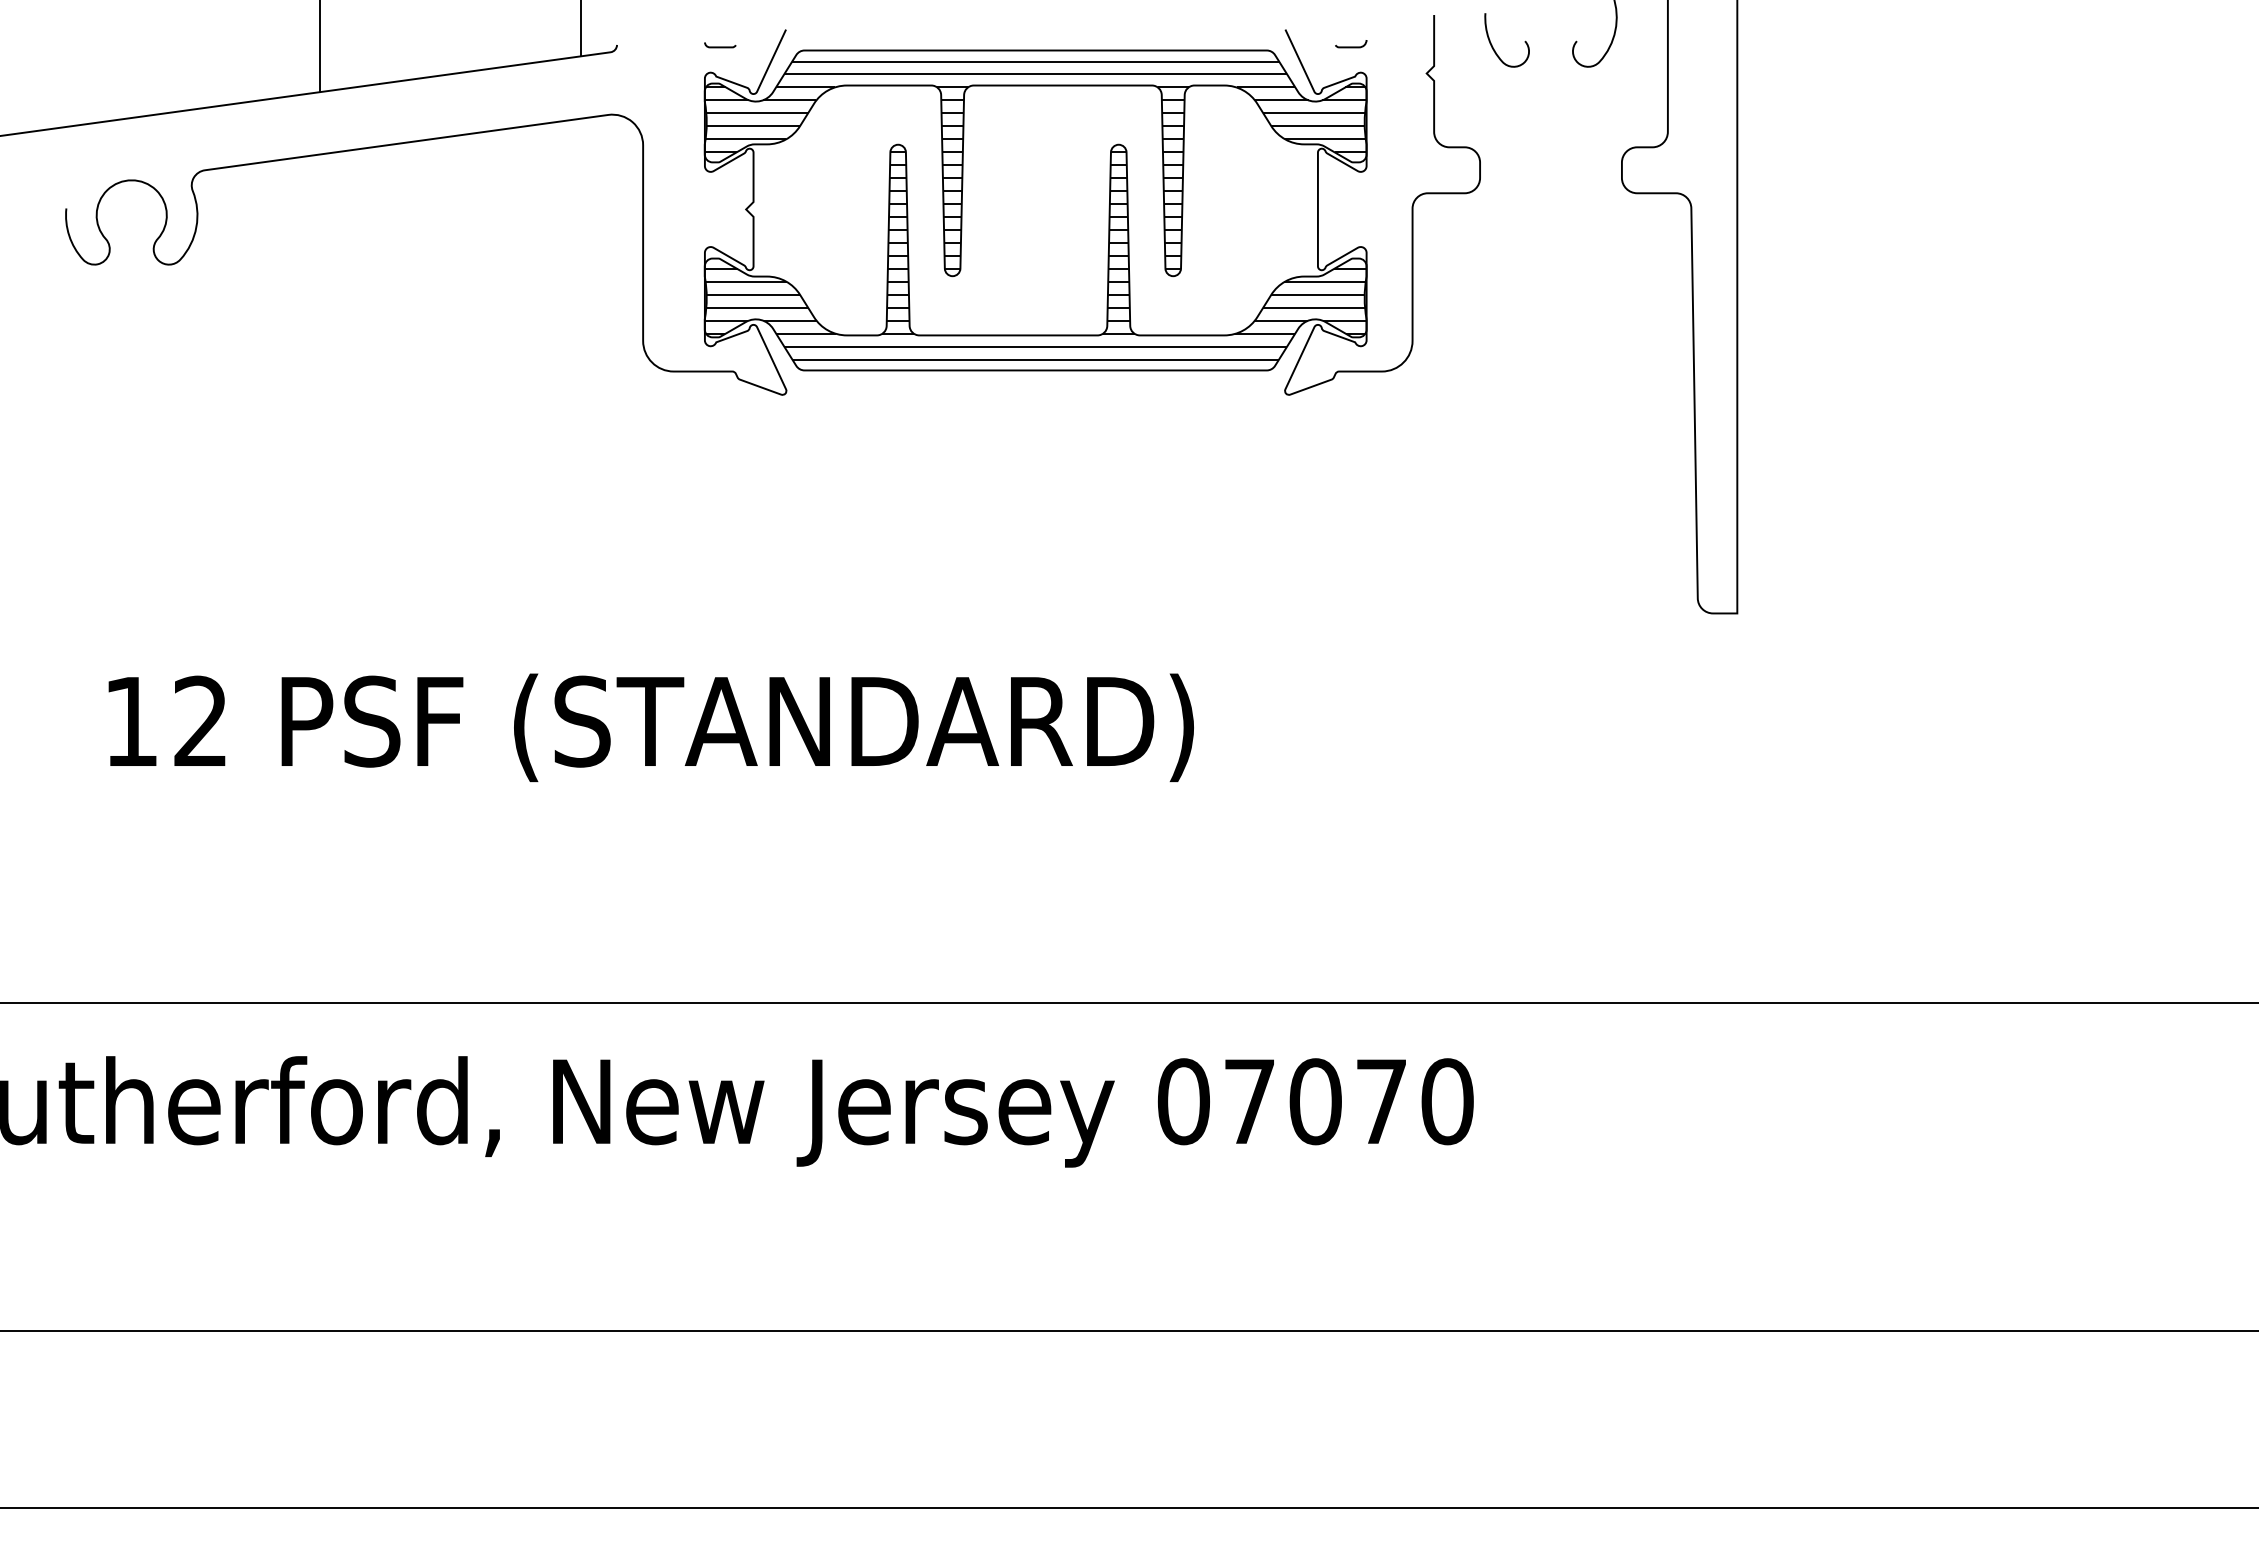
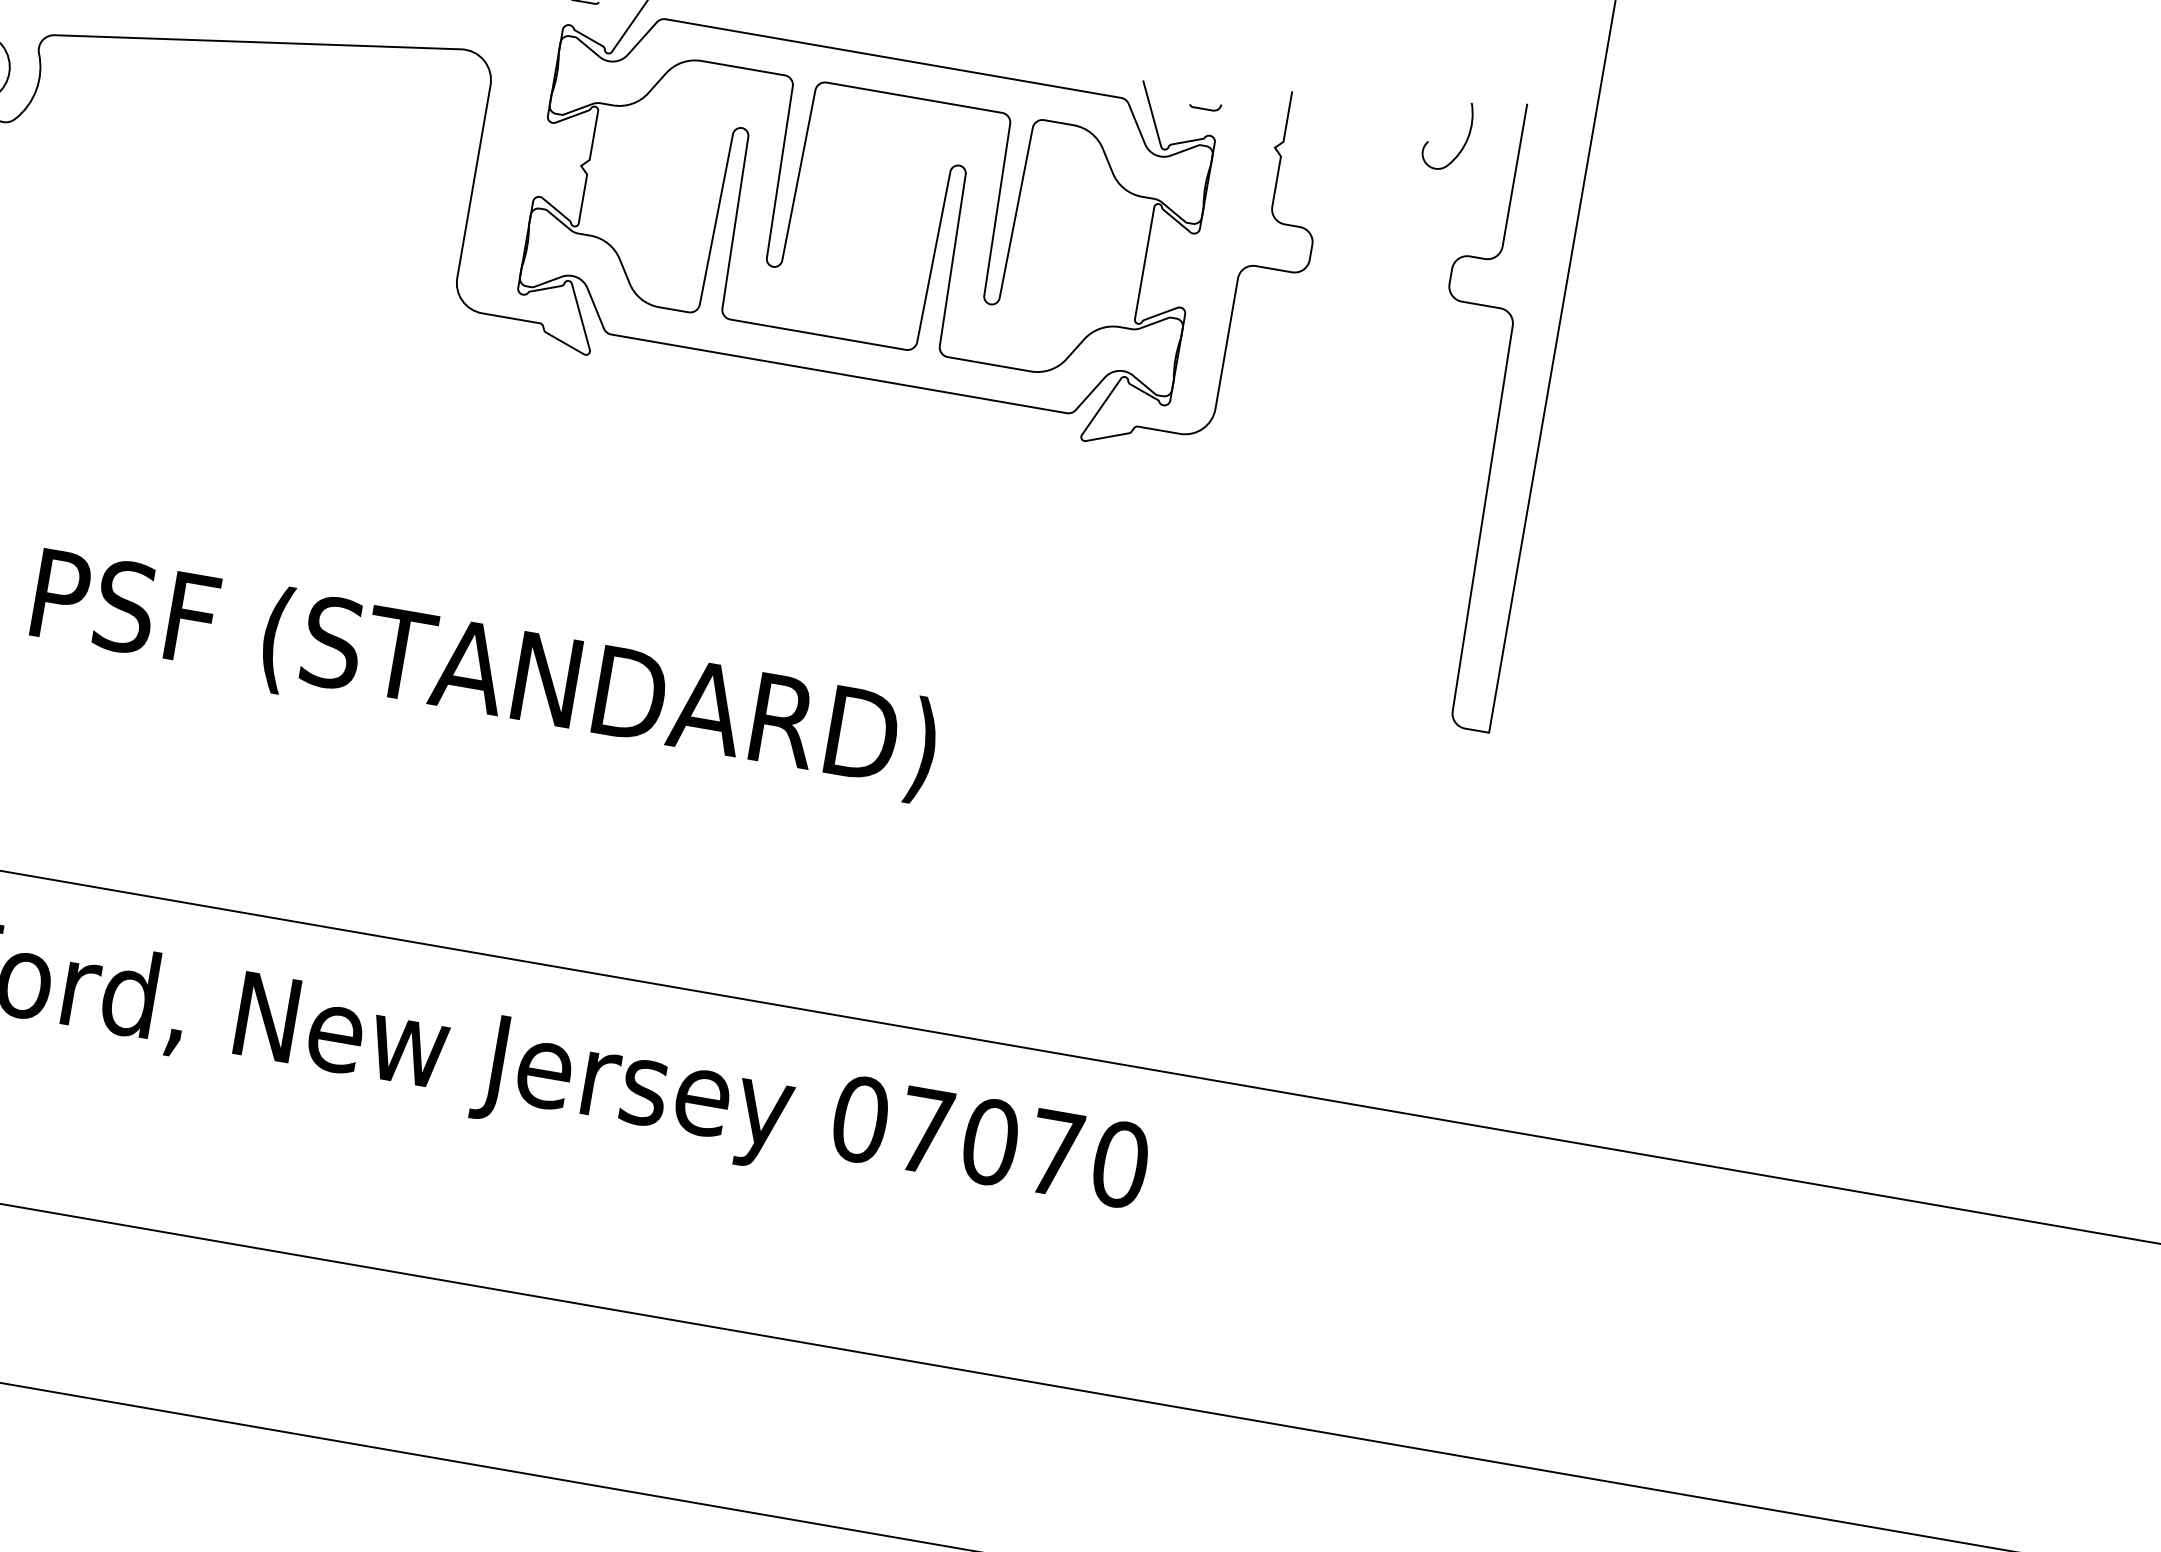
curve: (1494, 48) -> (1345, 134), removed
hatch: (1035, 165) -> (873, 171), removed
hatch: (1035, 255) -> (858, 260), removed

